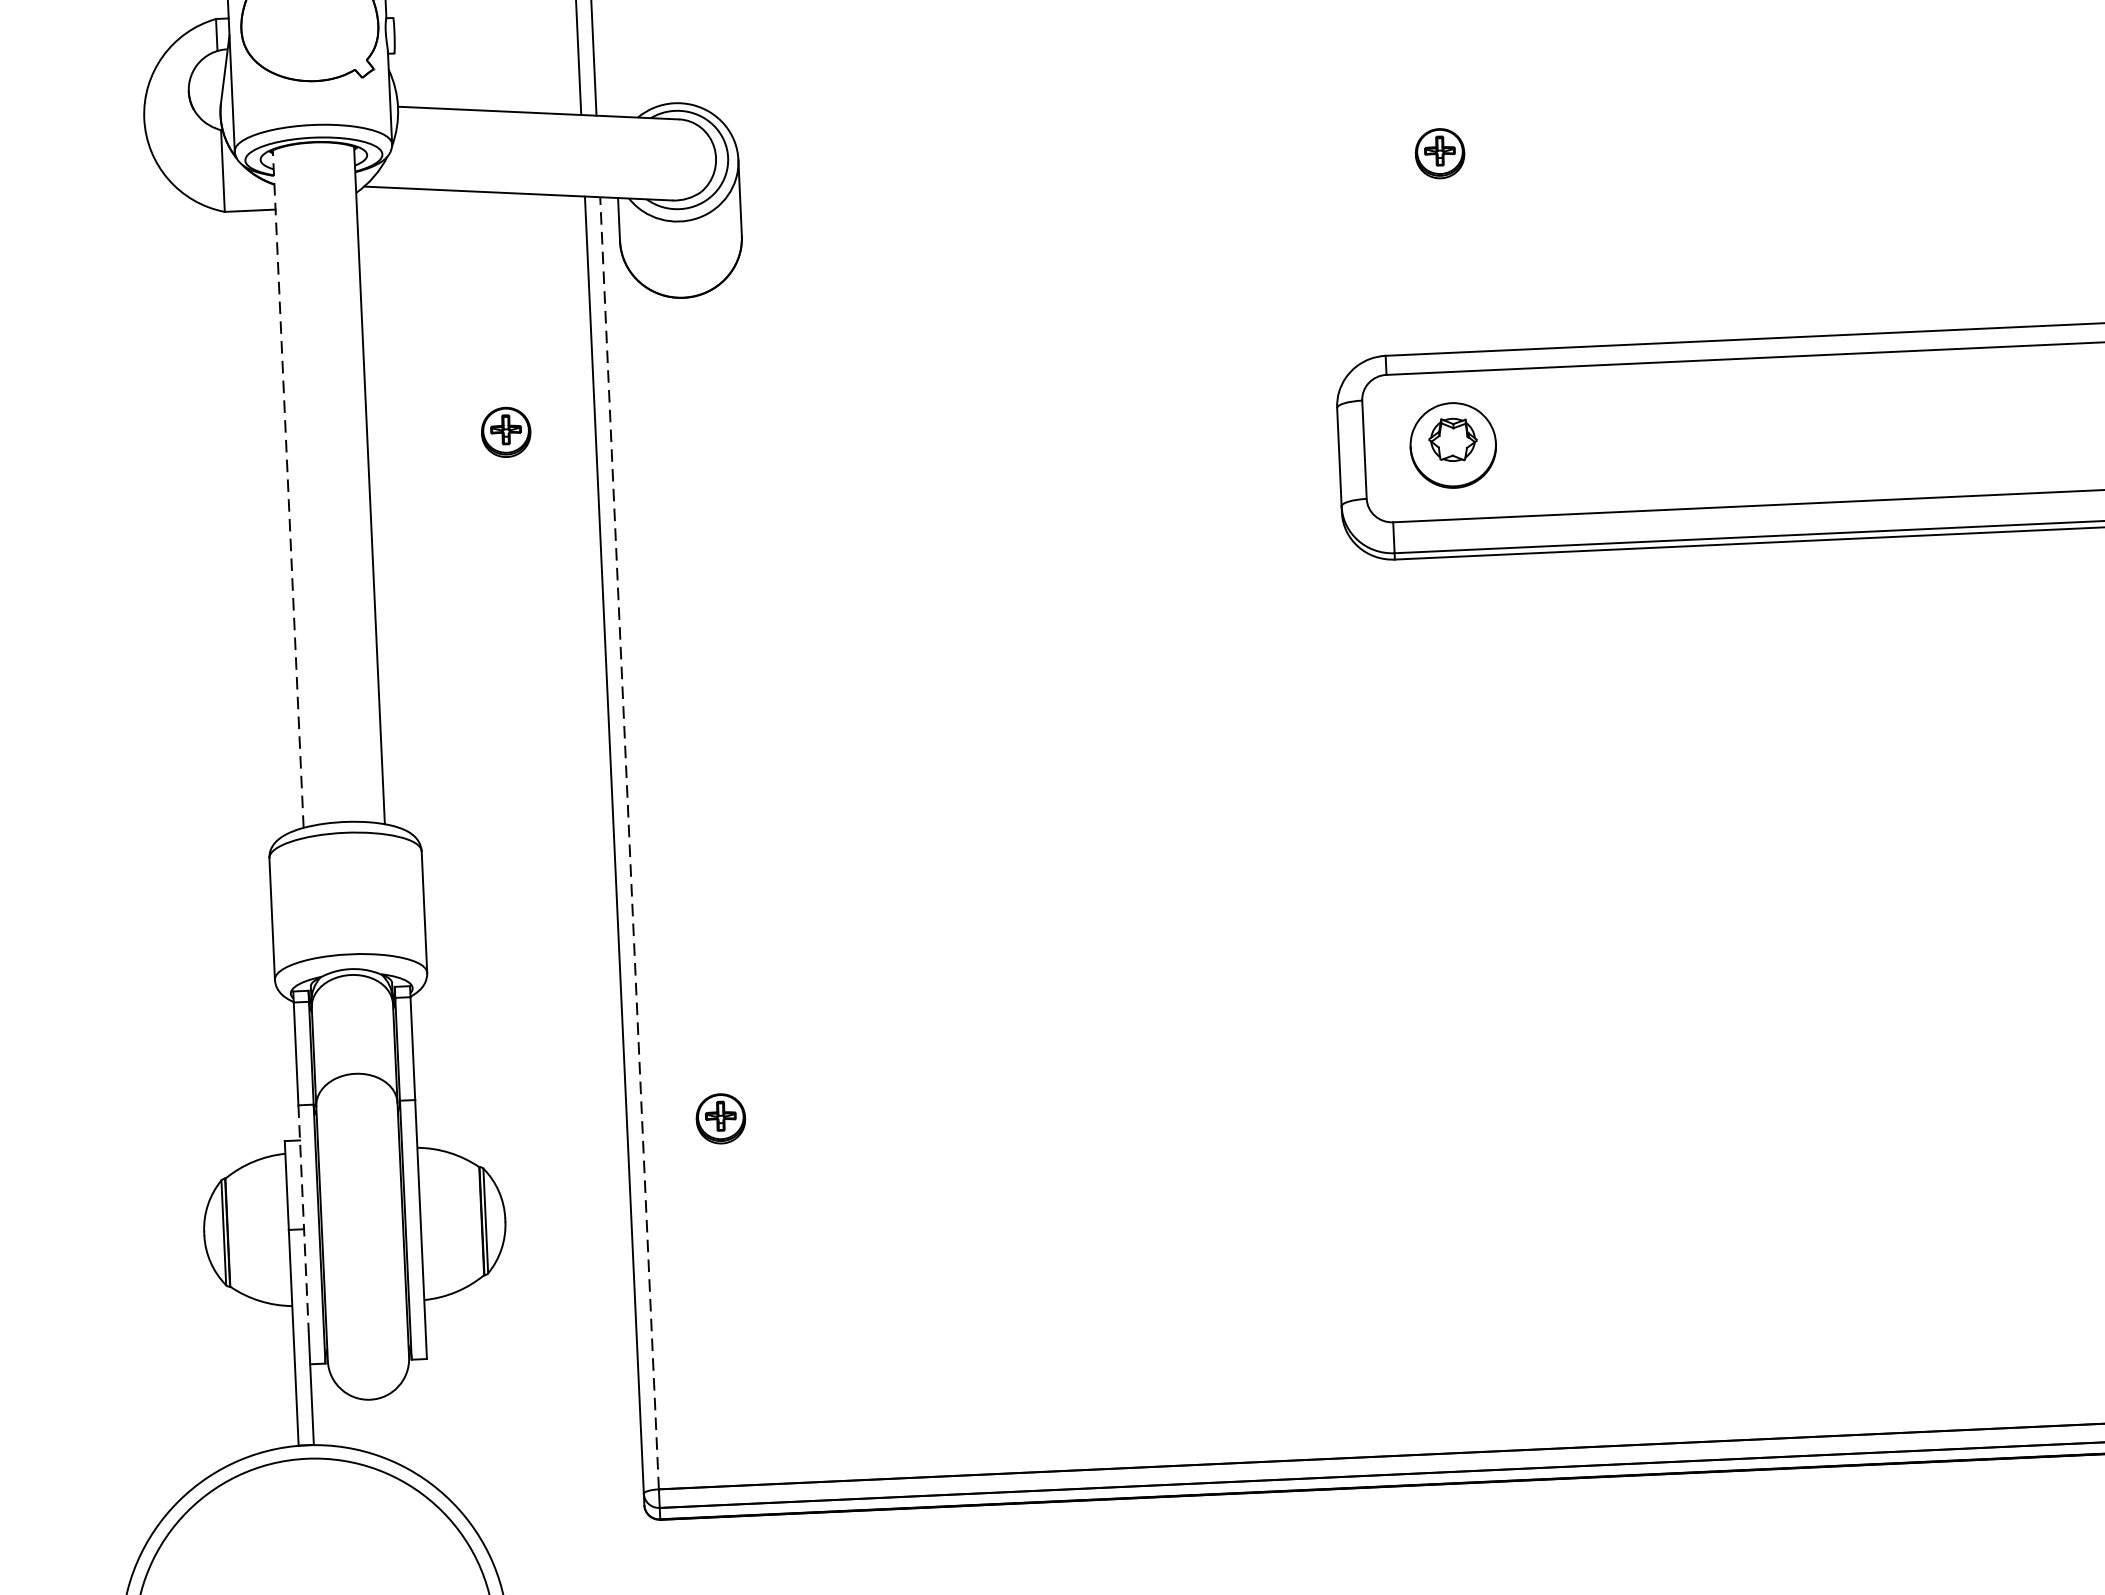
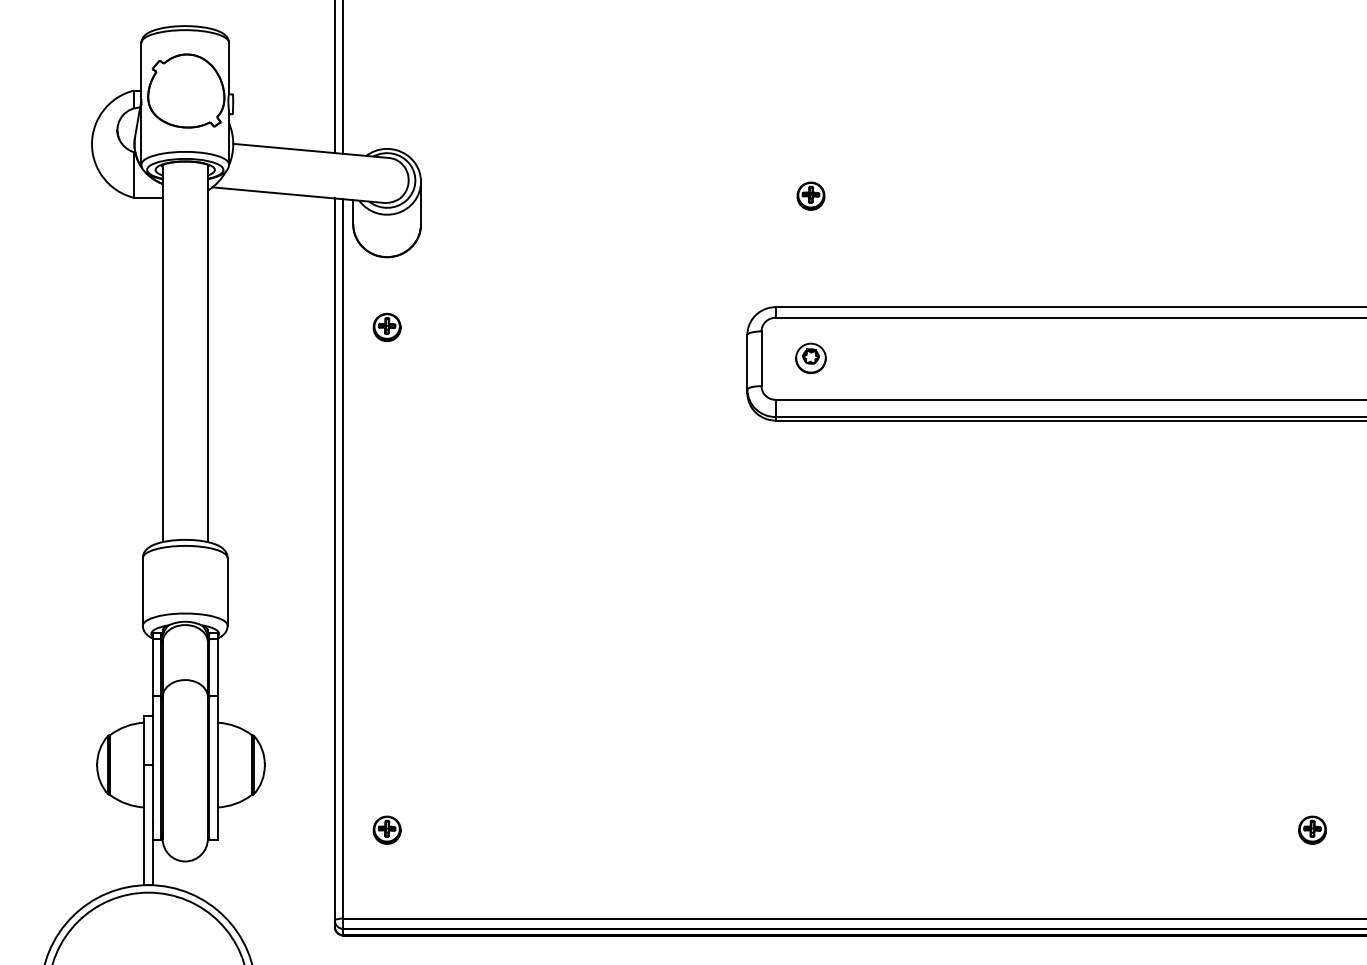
part: (504, 432) -> (386, 327), moved
part: (1452, 443) -> (810, 357), size x0.62
line: (287, 489) -> (162, 353), dashed -> solid
line: (629, 842) -> (343, 558), dashed -> solid
part: (719, 1117) -> (386, 829), moved
line: (303, 1219) -> (152, 759), dashed -> solid

